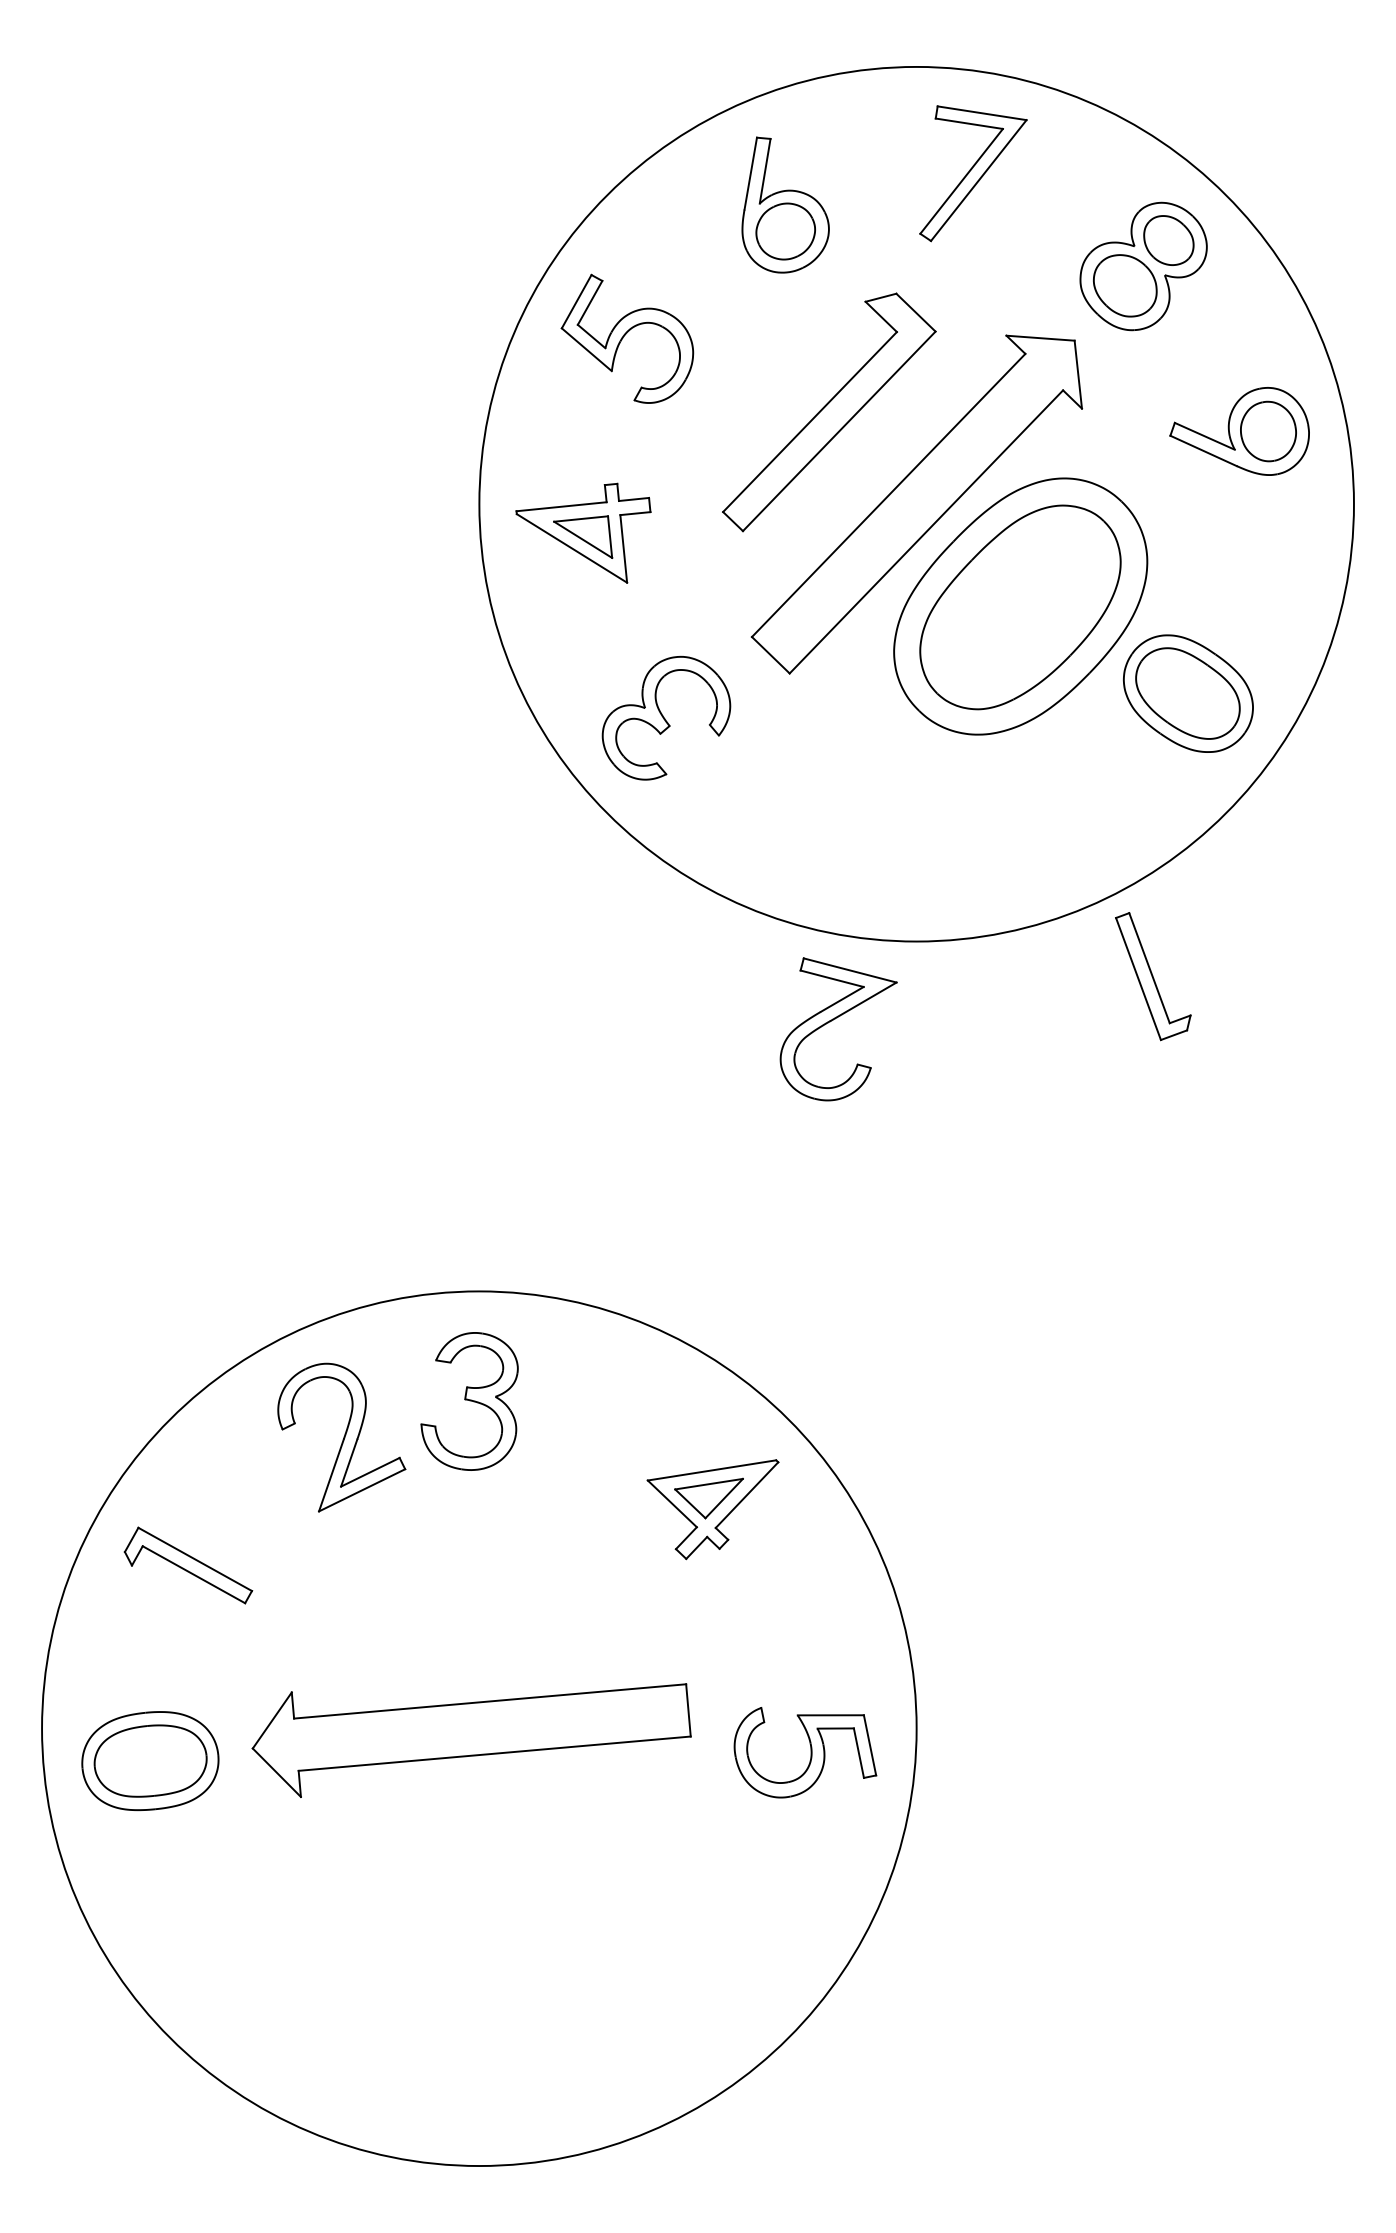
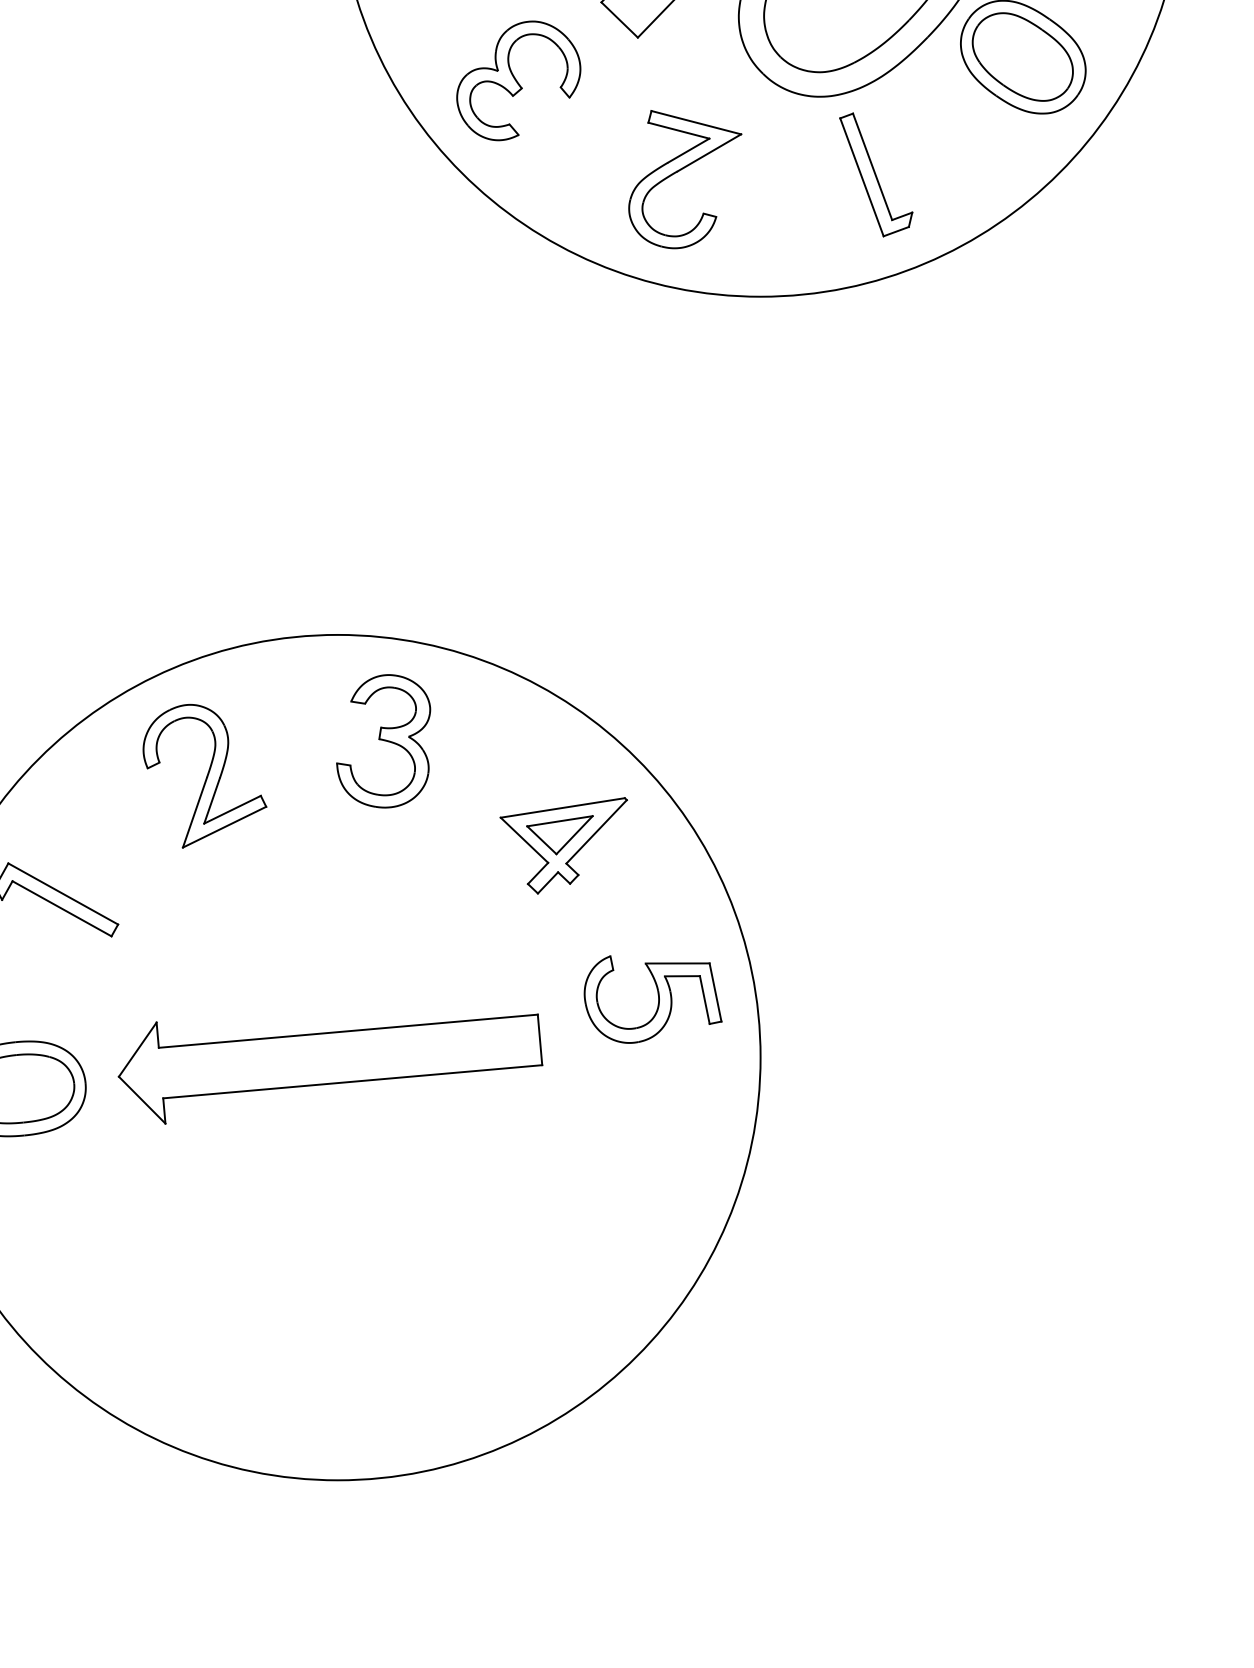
part: (1153, 976) -> (876, 174), moved
part: (833, 1020) -> (680, 171), moved
part: (469, 1401) -> (383, 741), moved
part: (805, 1752) -> (653, 999), moved

